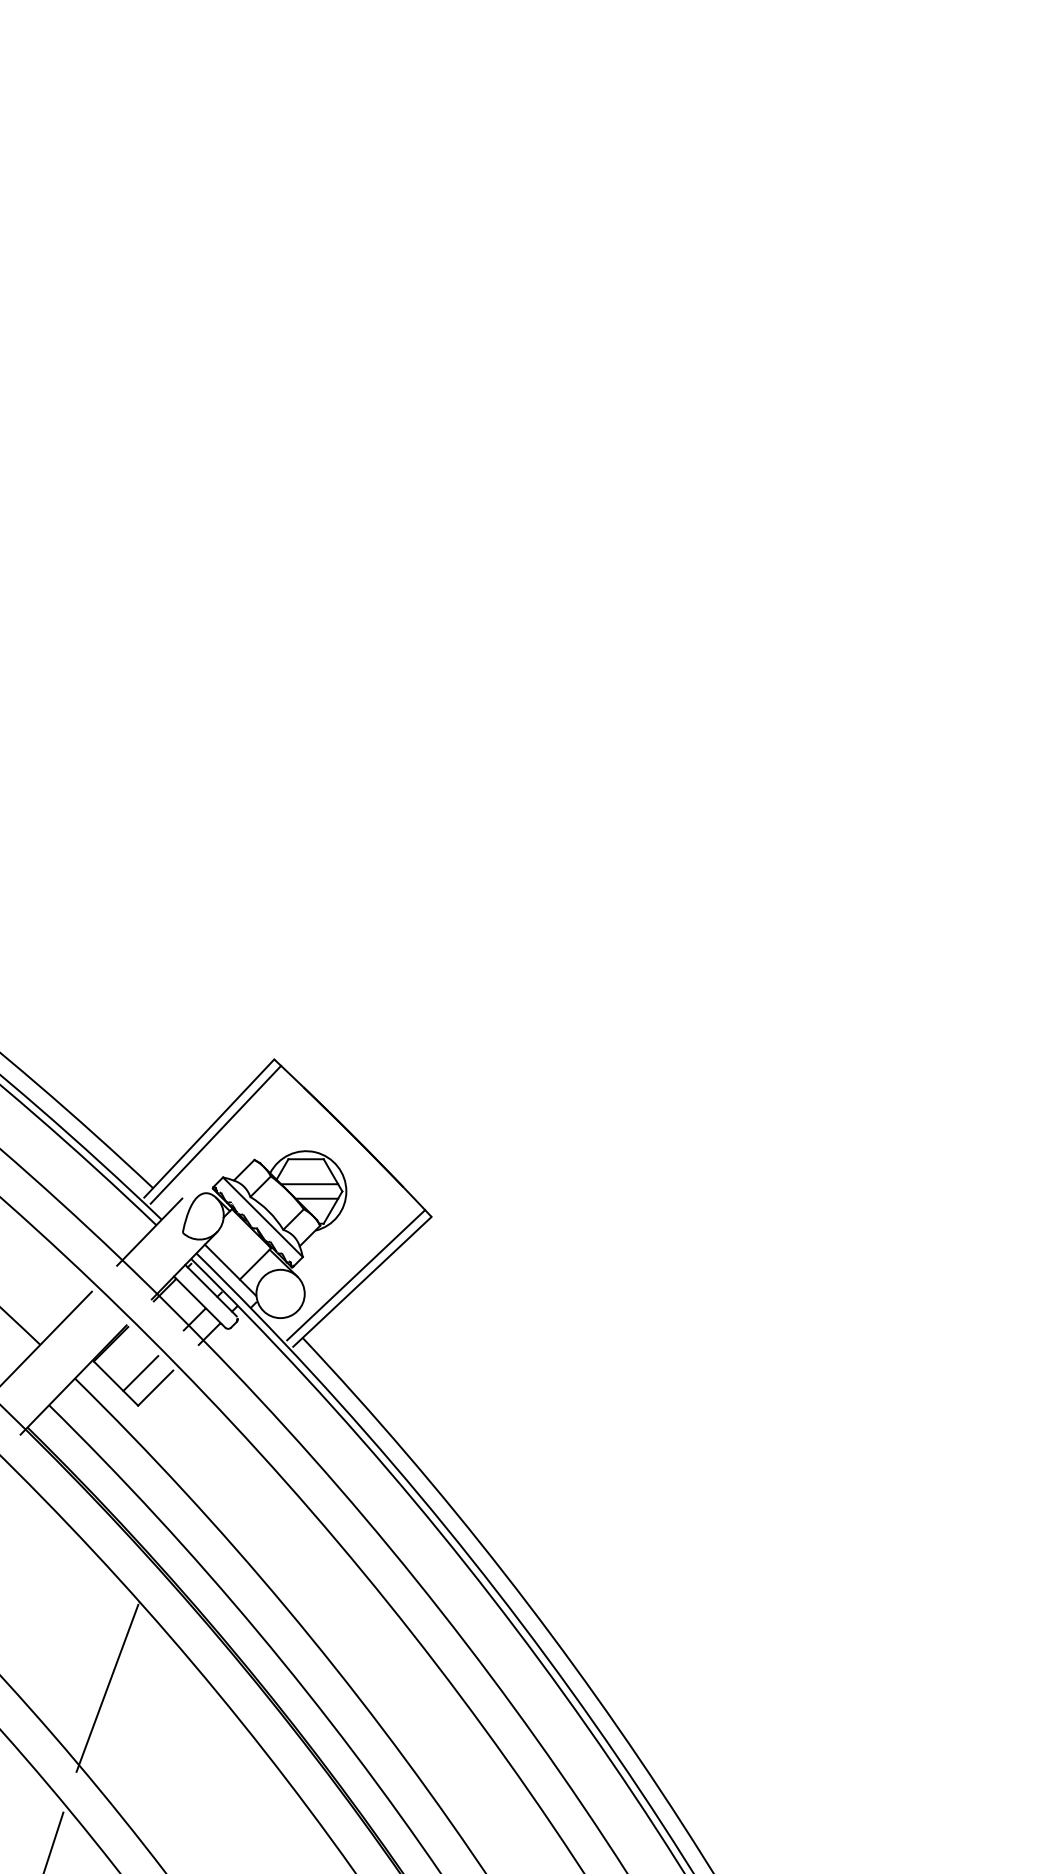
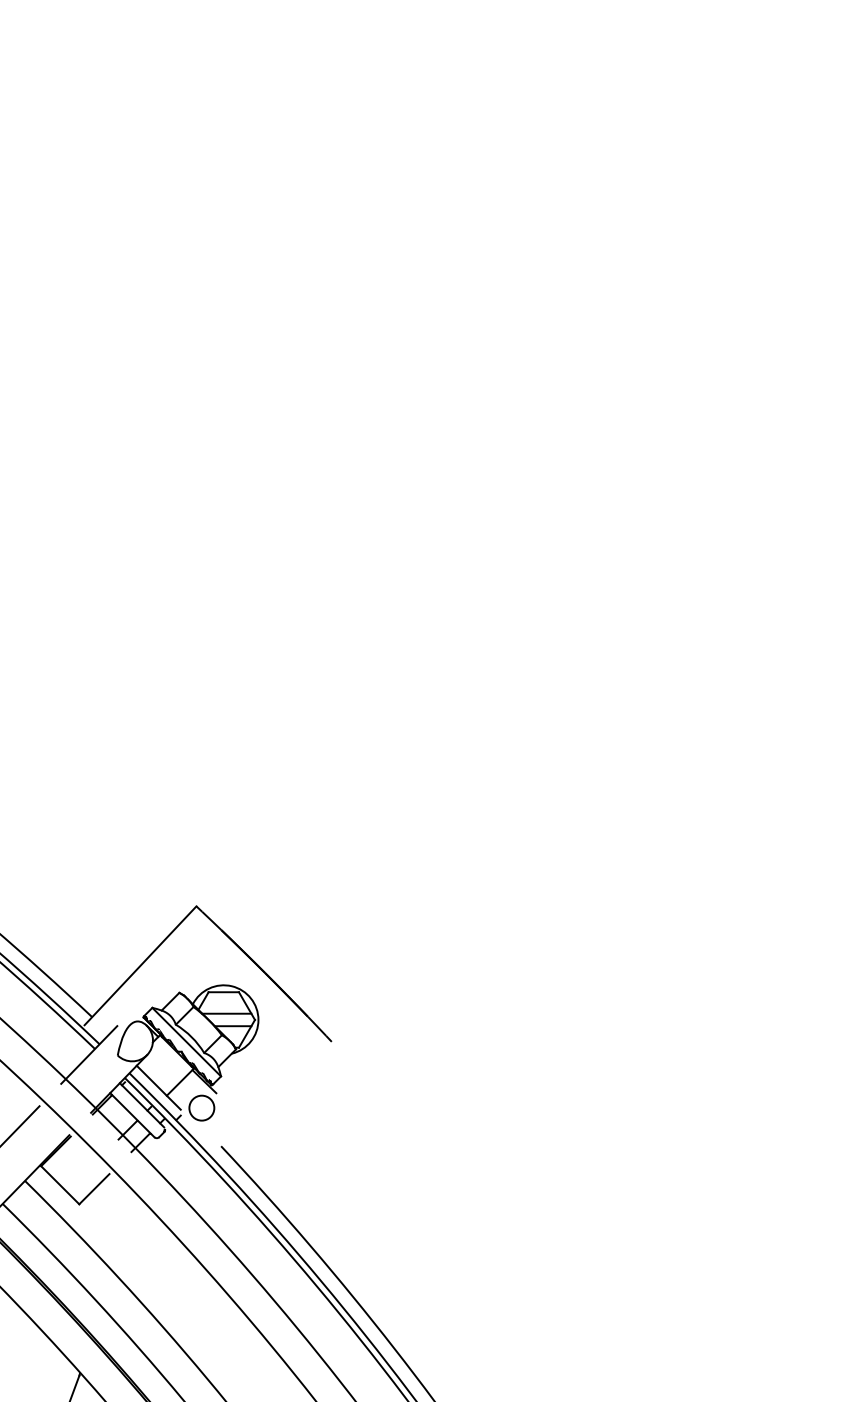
line: (215, 1134) -> (145, 970), removed
line: (356, 1275) -> (267, 1092), removed
line: (362, 1281) -> (272, 1097), removed
circle: (280, 1293) -> (201, 1107), size x0.6
line: (140, 1373) -> (81, 1176), removed

